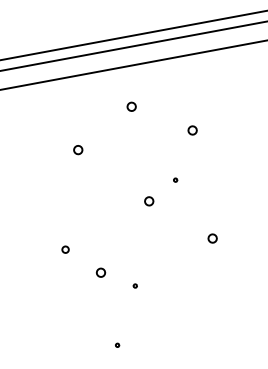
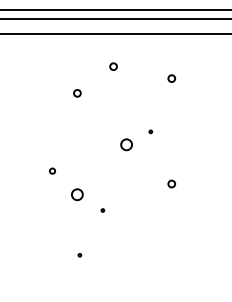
circle: (131, 106) -> (113, 66), moved
circle: (192, 130) -> (171, 78), moved
circle: (149, 200) -> (126, 144), size x1.6
circle: (101, 272) -> (77, 194), size x1.6

